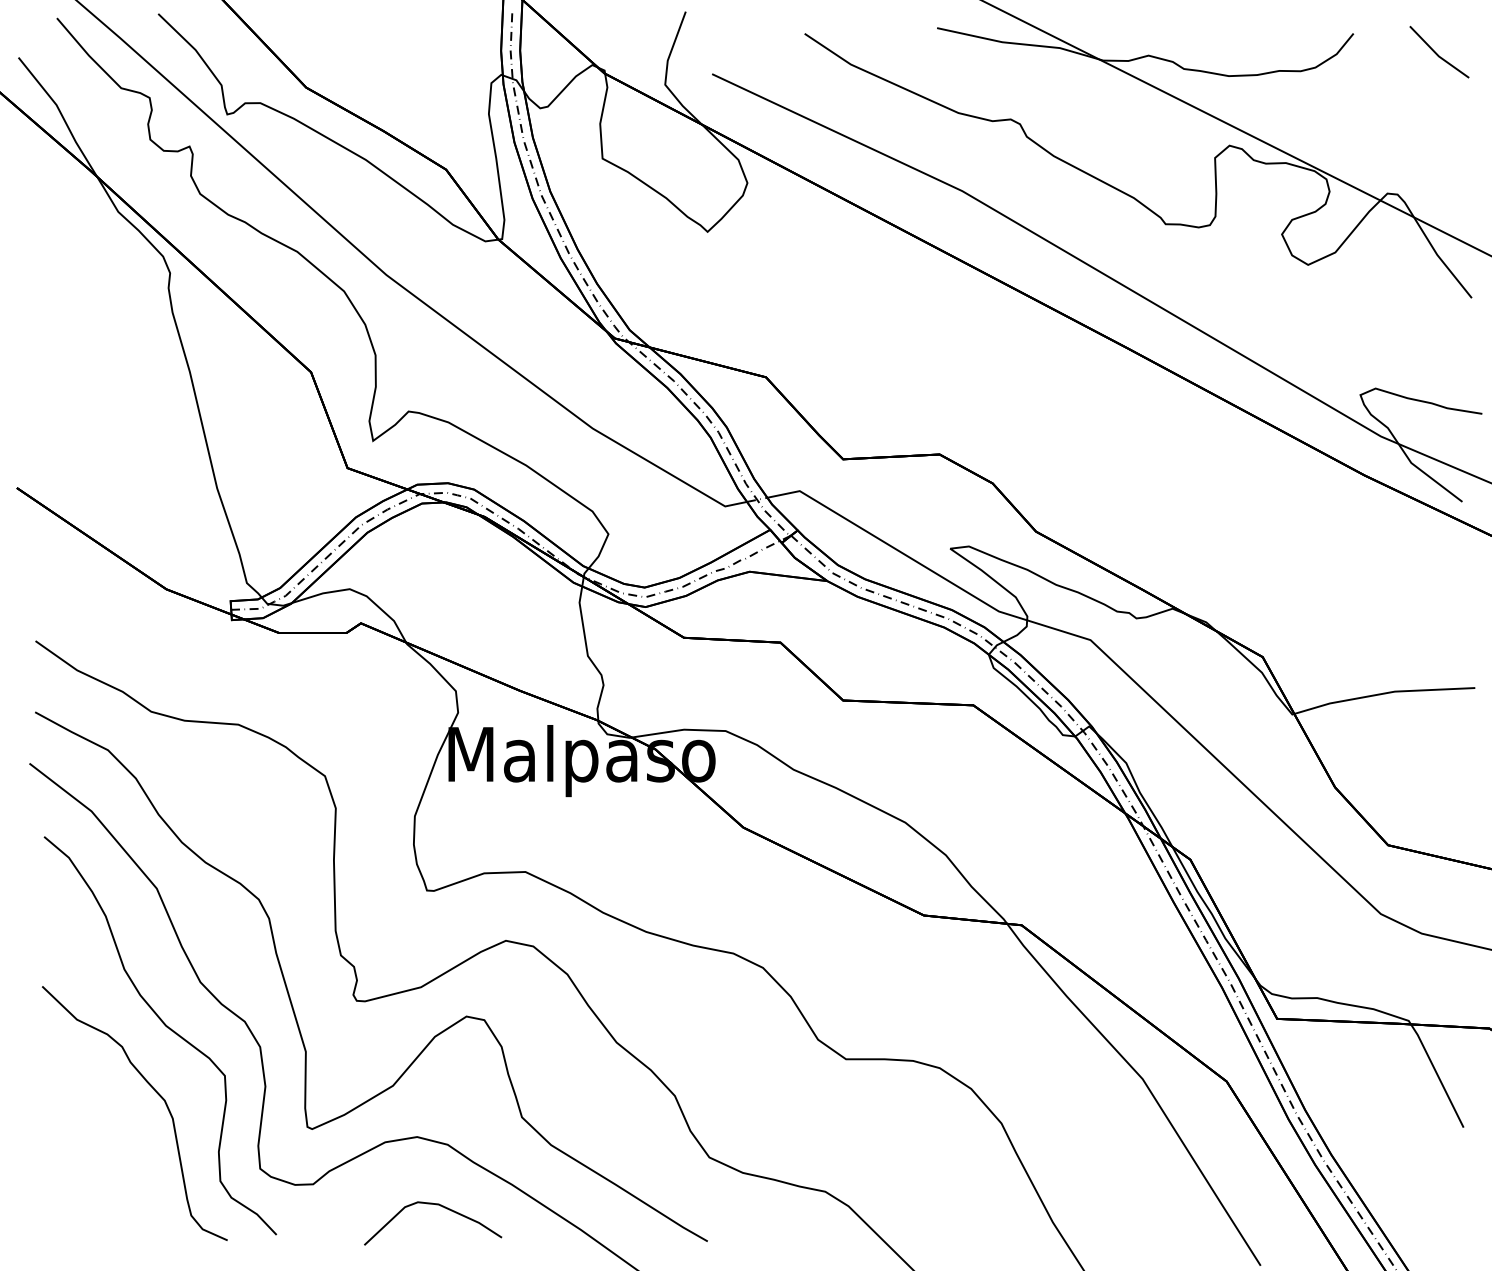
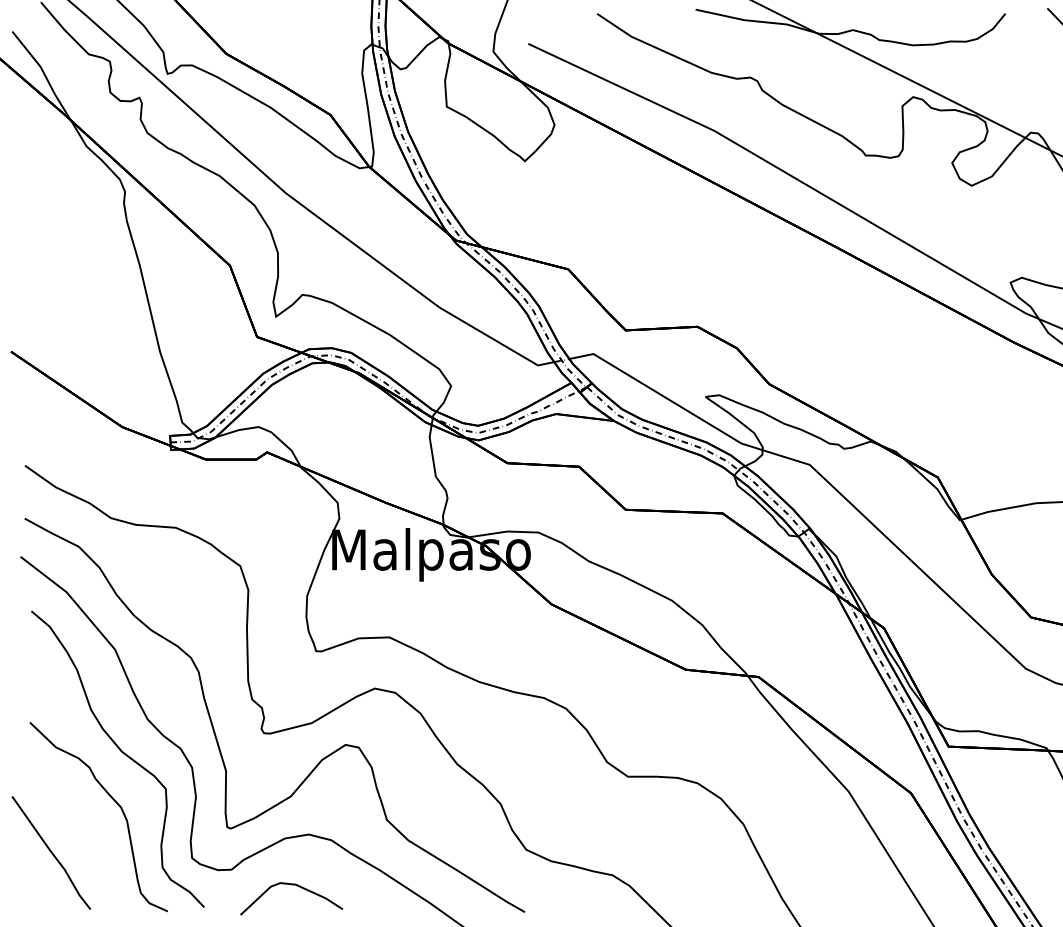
line: (70, 1161) -> (50, 852), added
curve: (436, 1205) -> (294, 885), moved

